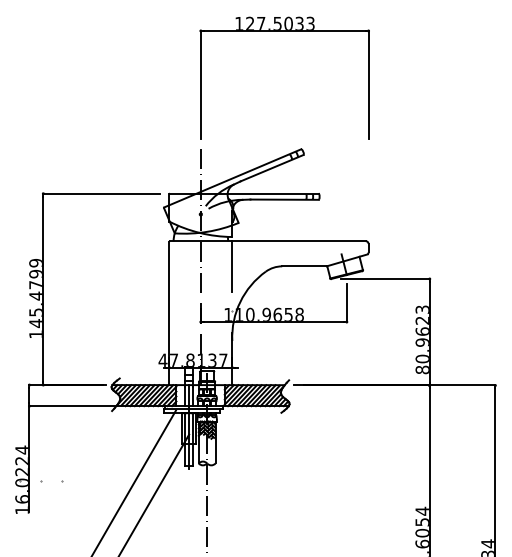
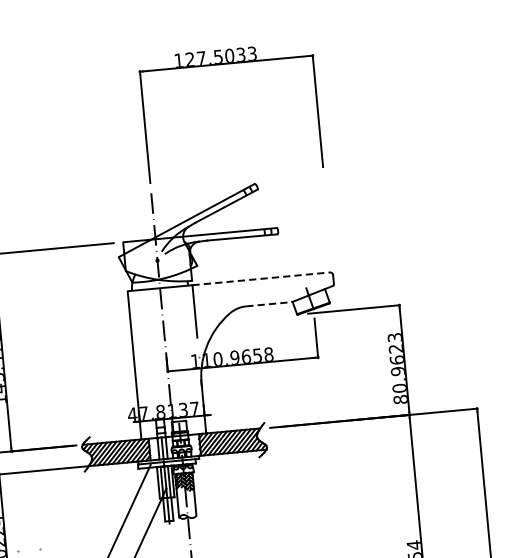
line: (299, 241) -> (261, 279), solid -> dashed
line: (304, 266) -> (269, 304), solid -> dashed

